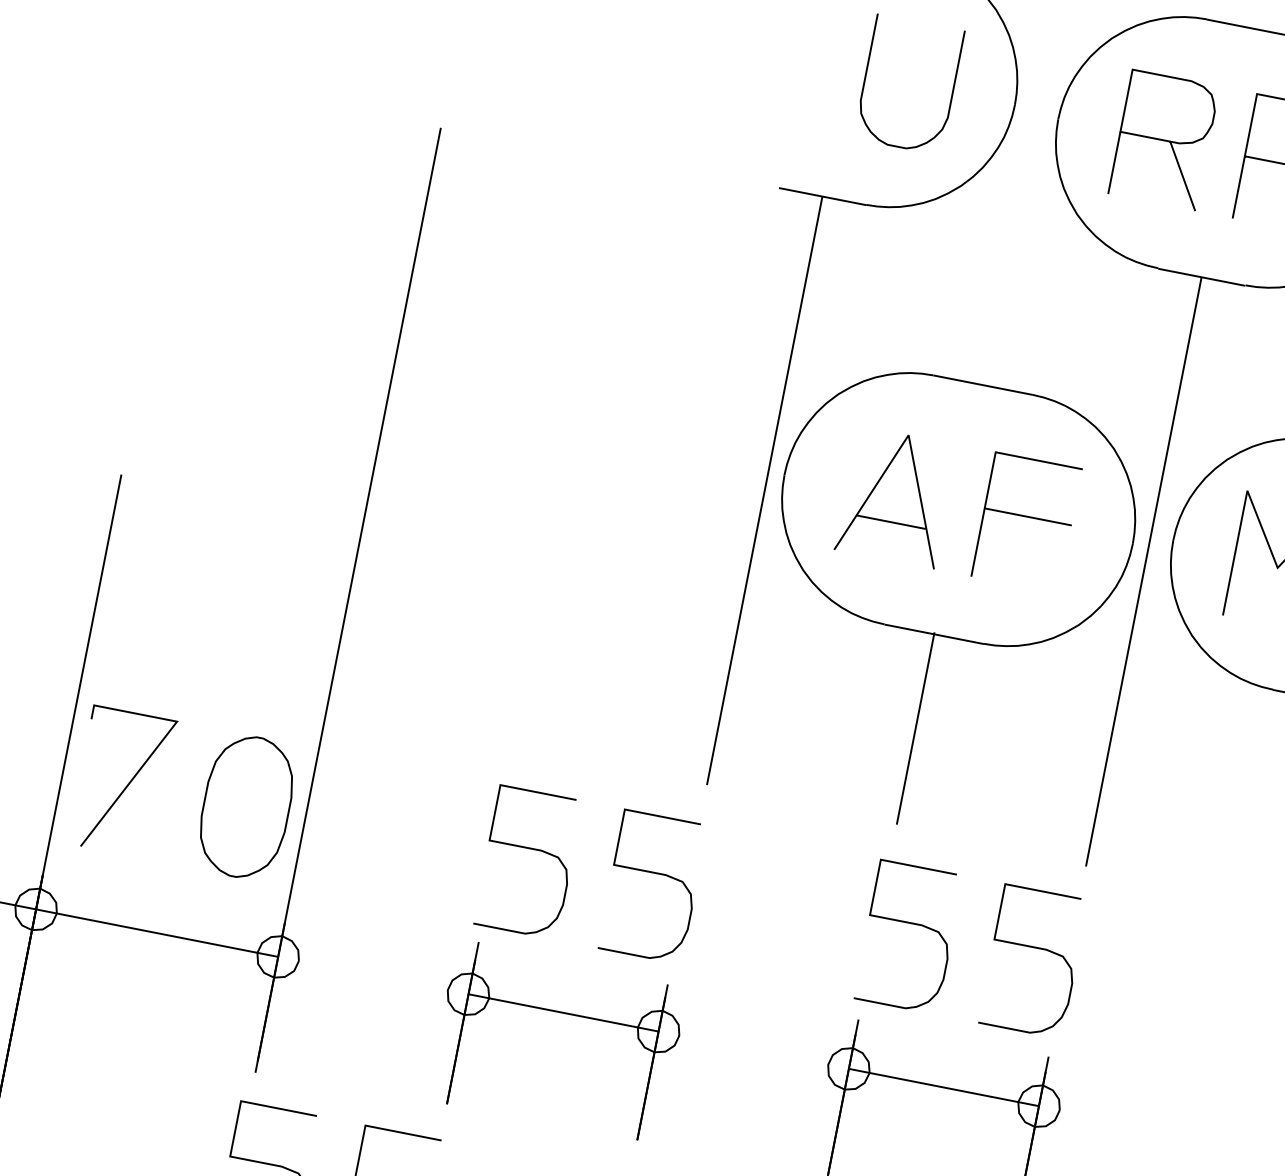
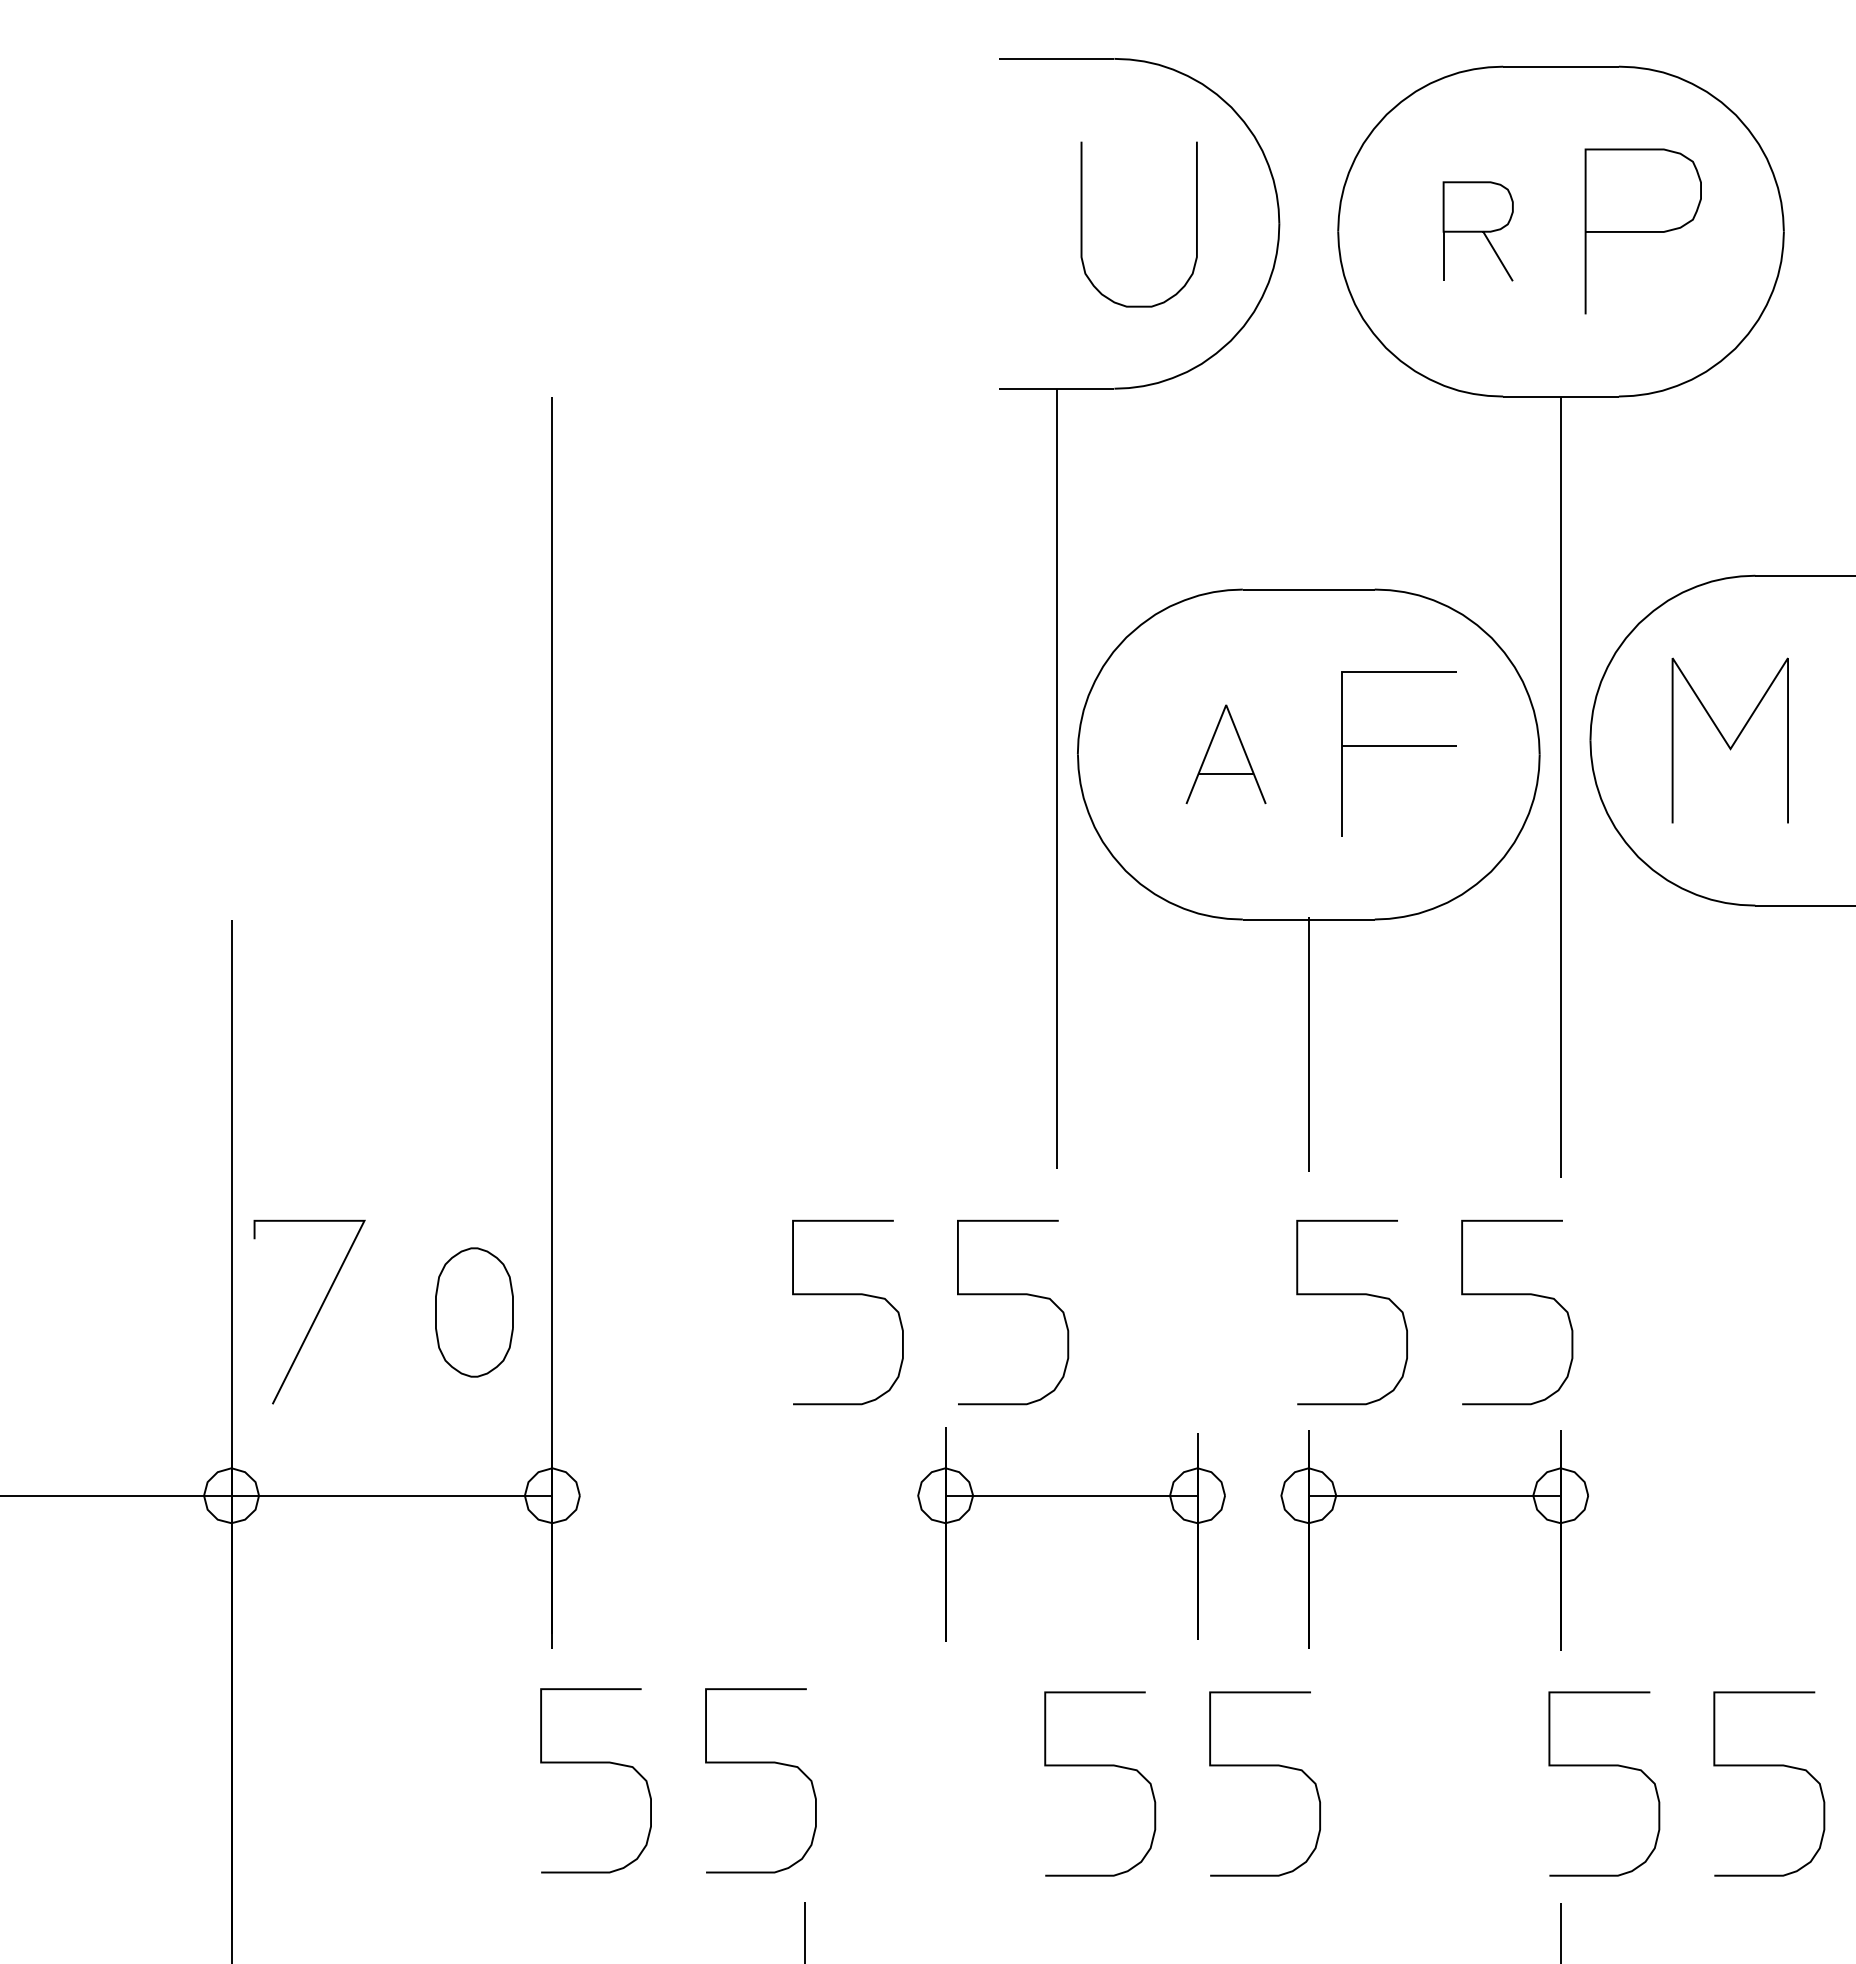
part: (1163, 139) -> (1477, 231), size x0.6
part: (895, 497) -> (1225, 754), size x0.6
part: (246, 807) -> (474, 1312), size x0.7
part: (563, 1013) -> (1071, 1496), moved

